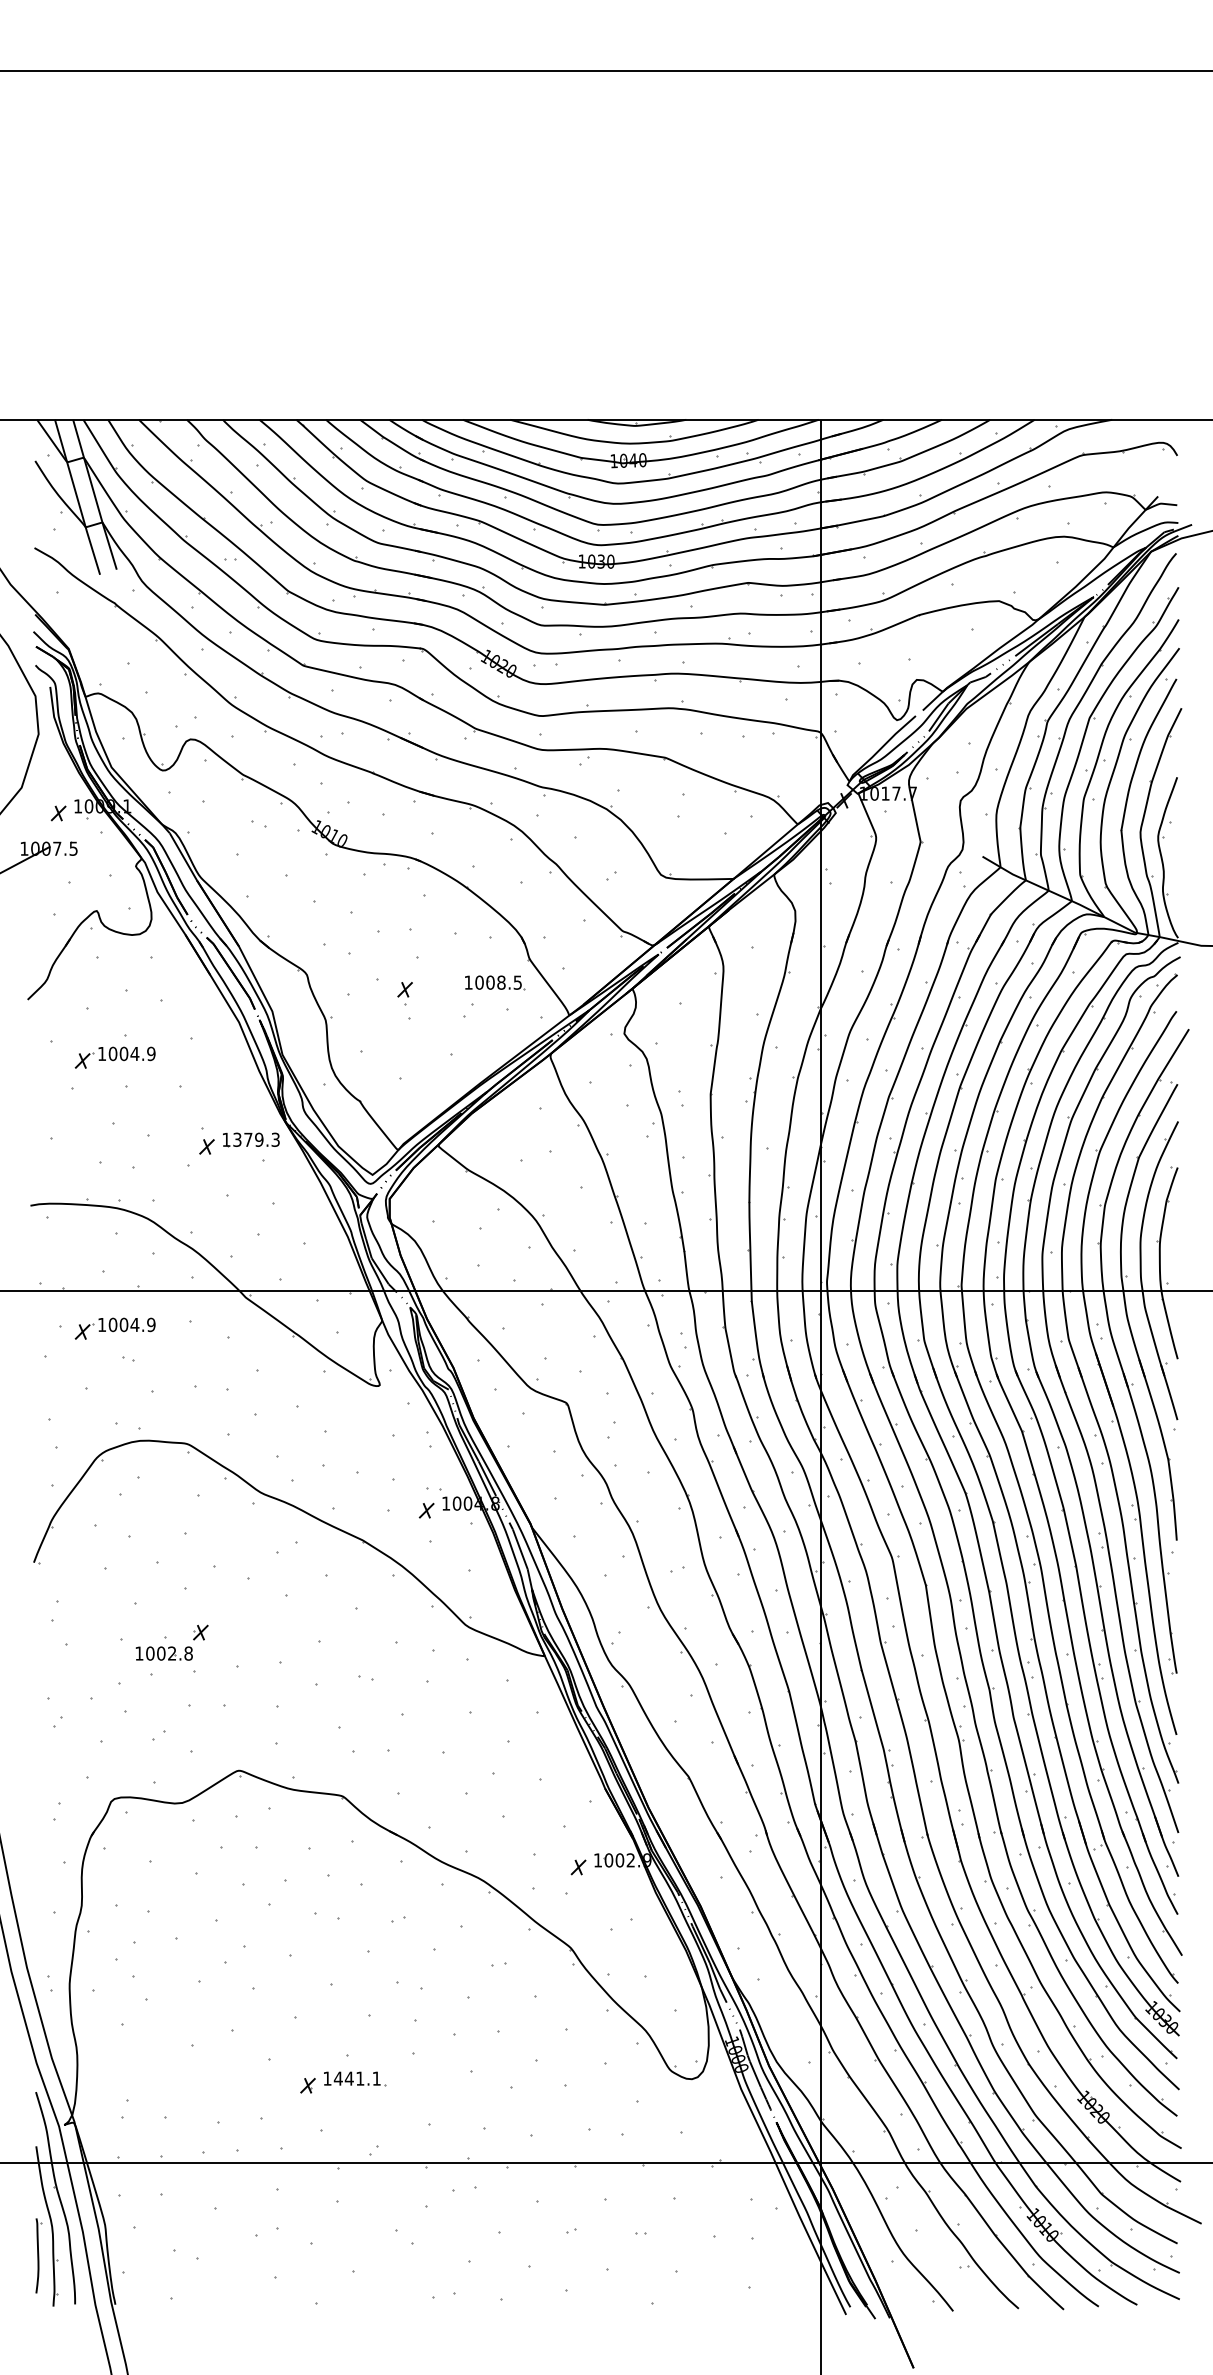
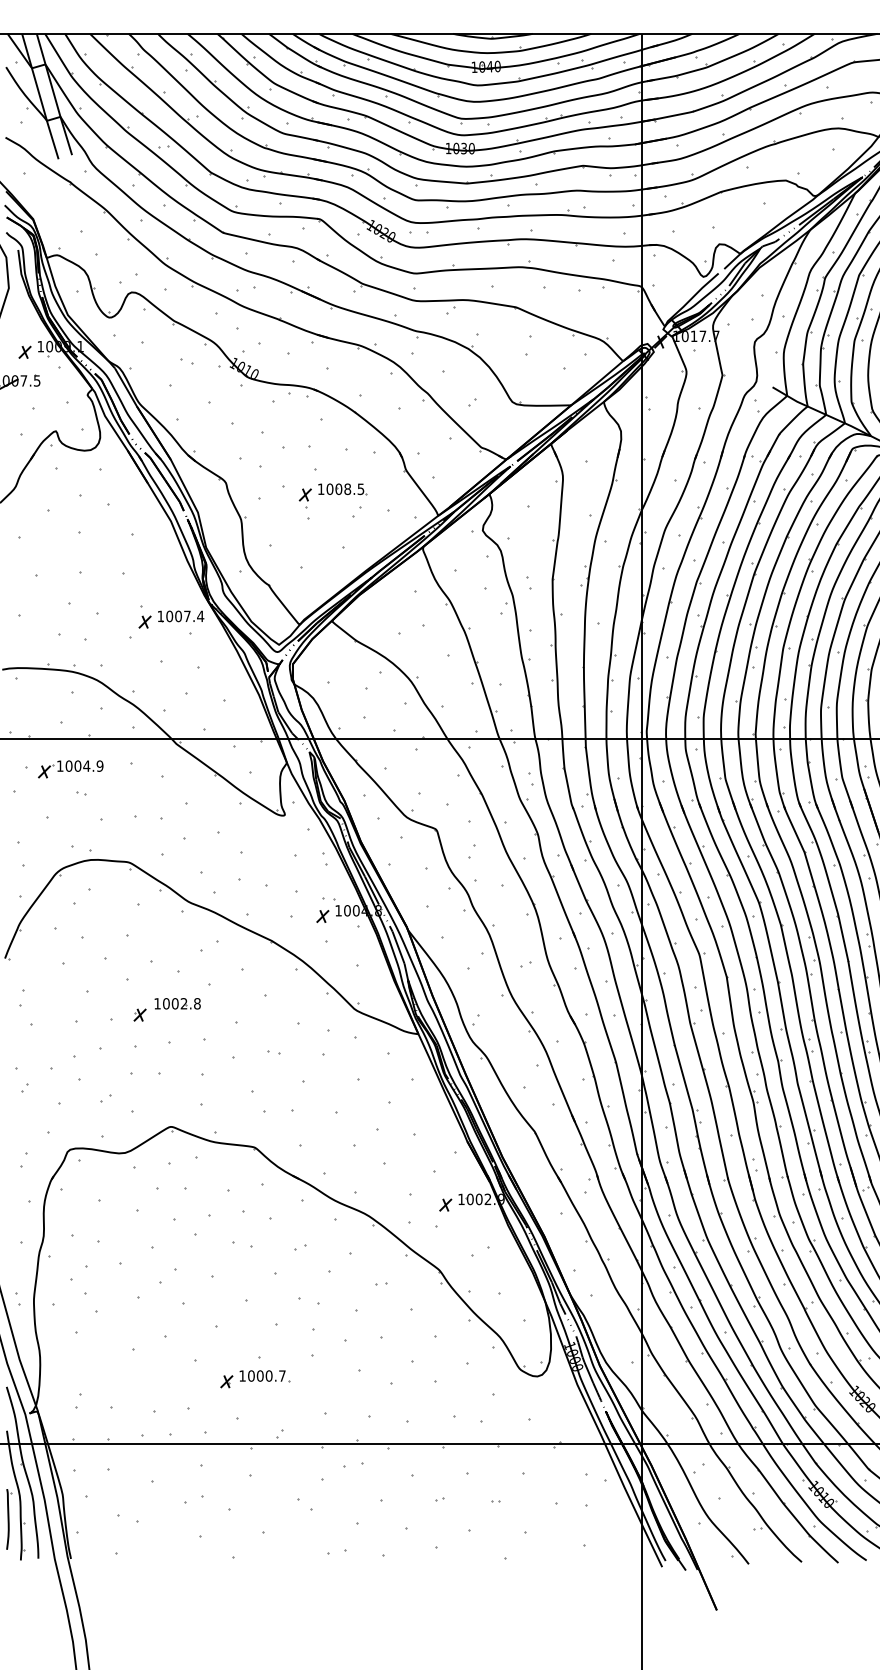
part: (495, 982) -> (342, 489), moved
part: (114, 1057) -> (70, 549), removed
text: (256, 1139) -> (185, 616), 1379.3 -> 1007.4
part: (163, 1653) -> (177, 1003), moved
text: (356, 2078) -> (266, 1375), 1441.1 -> 1000.7

